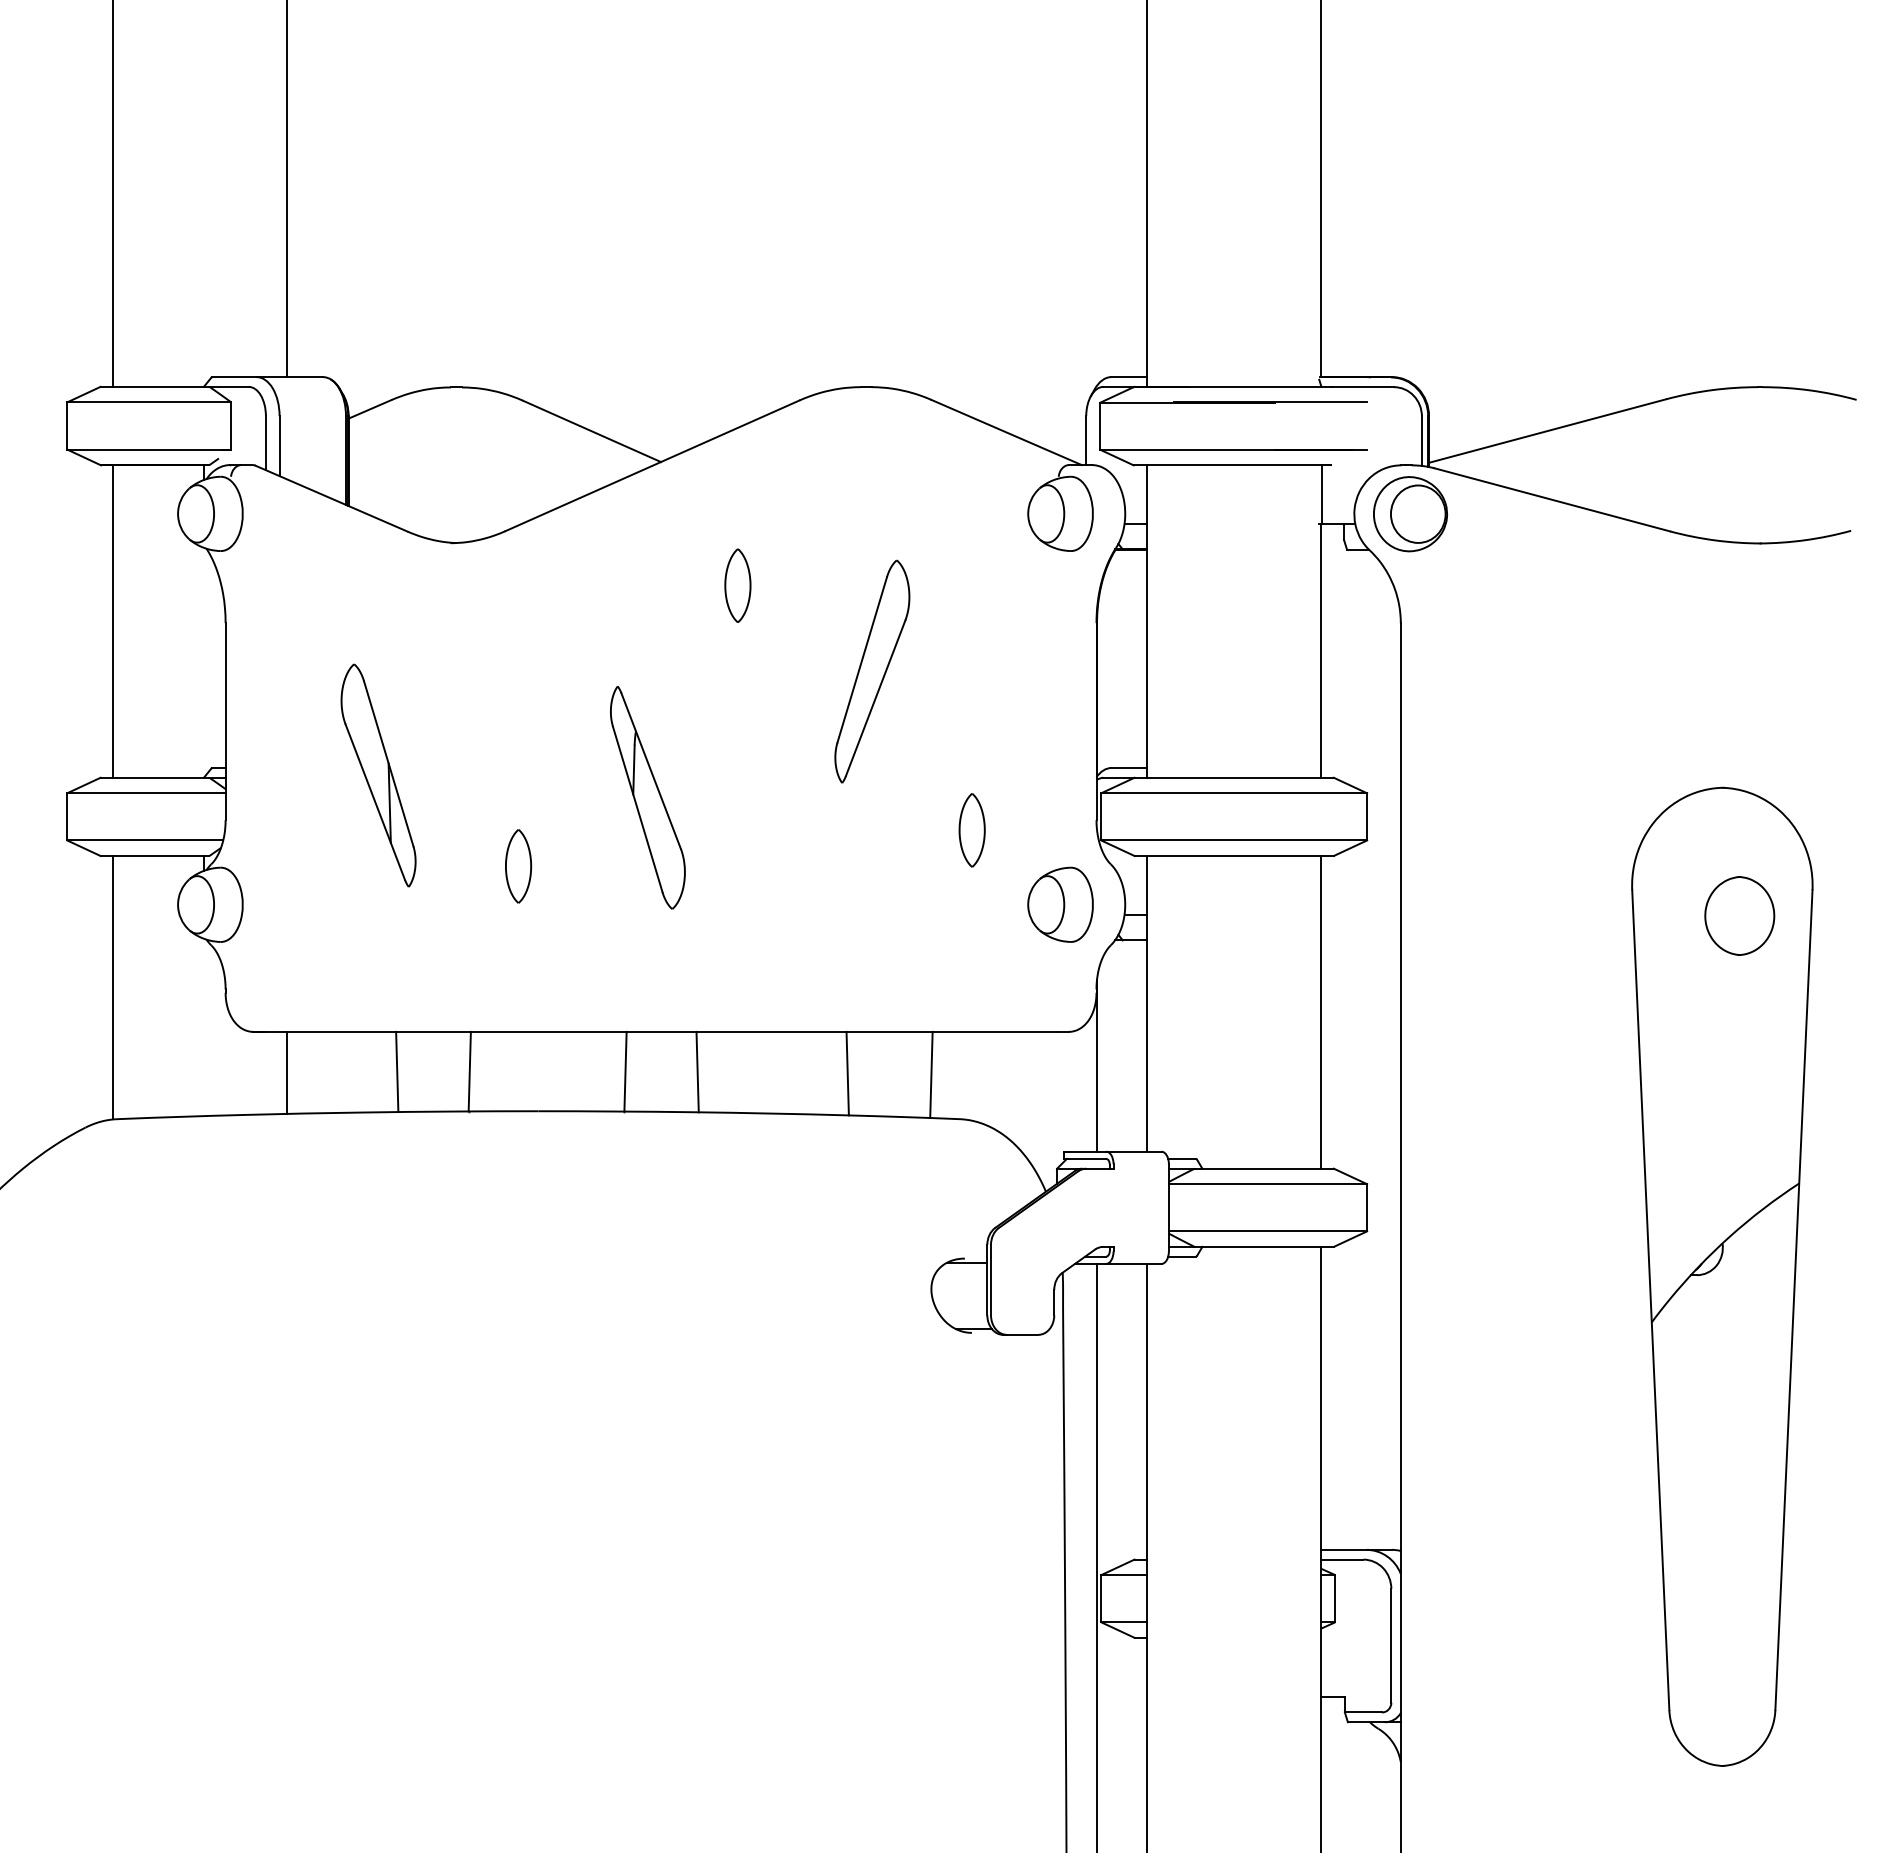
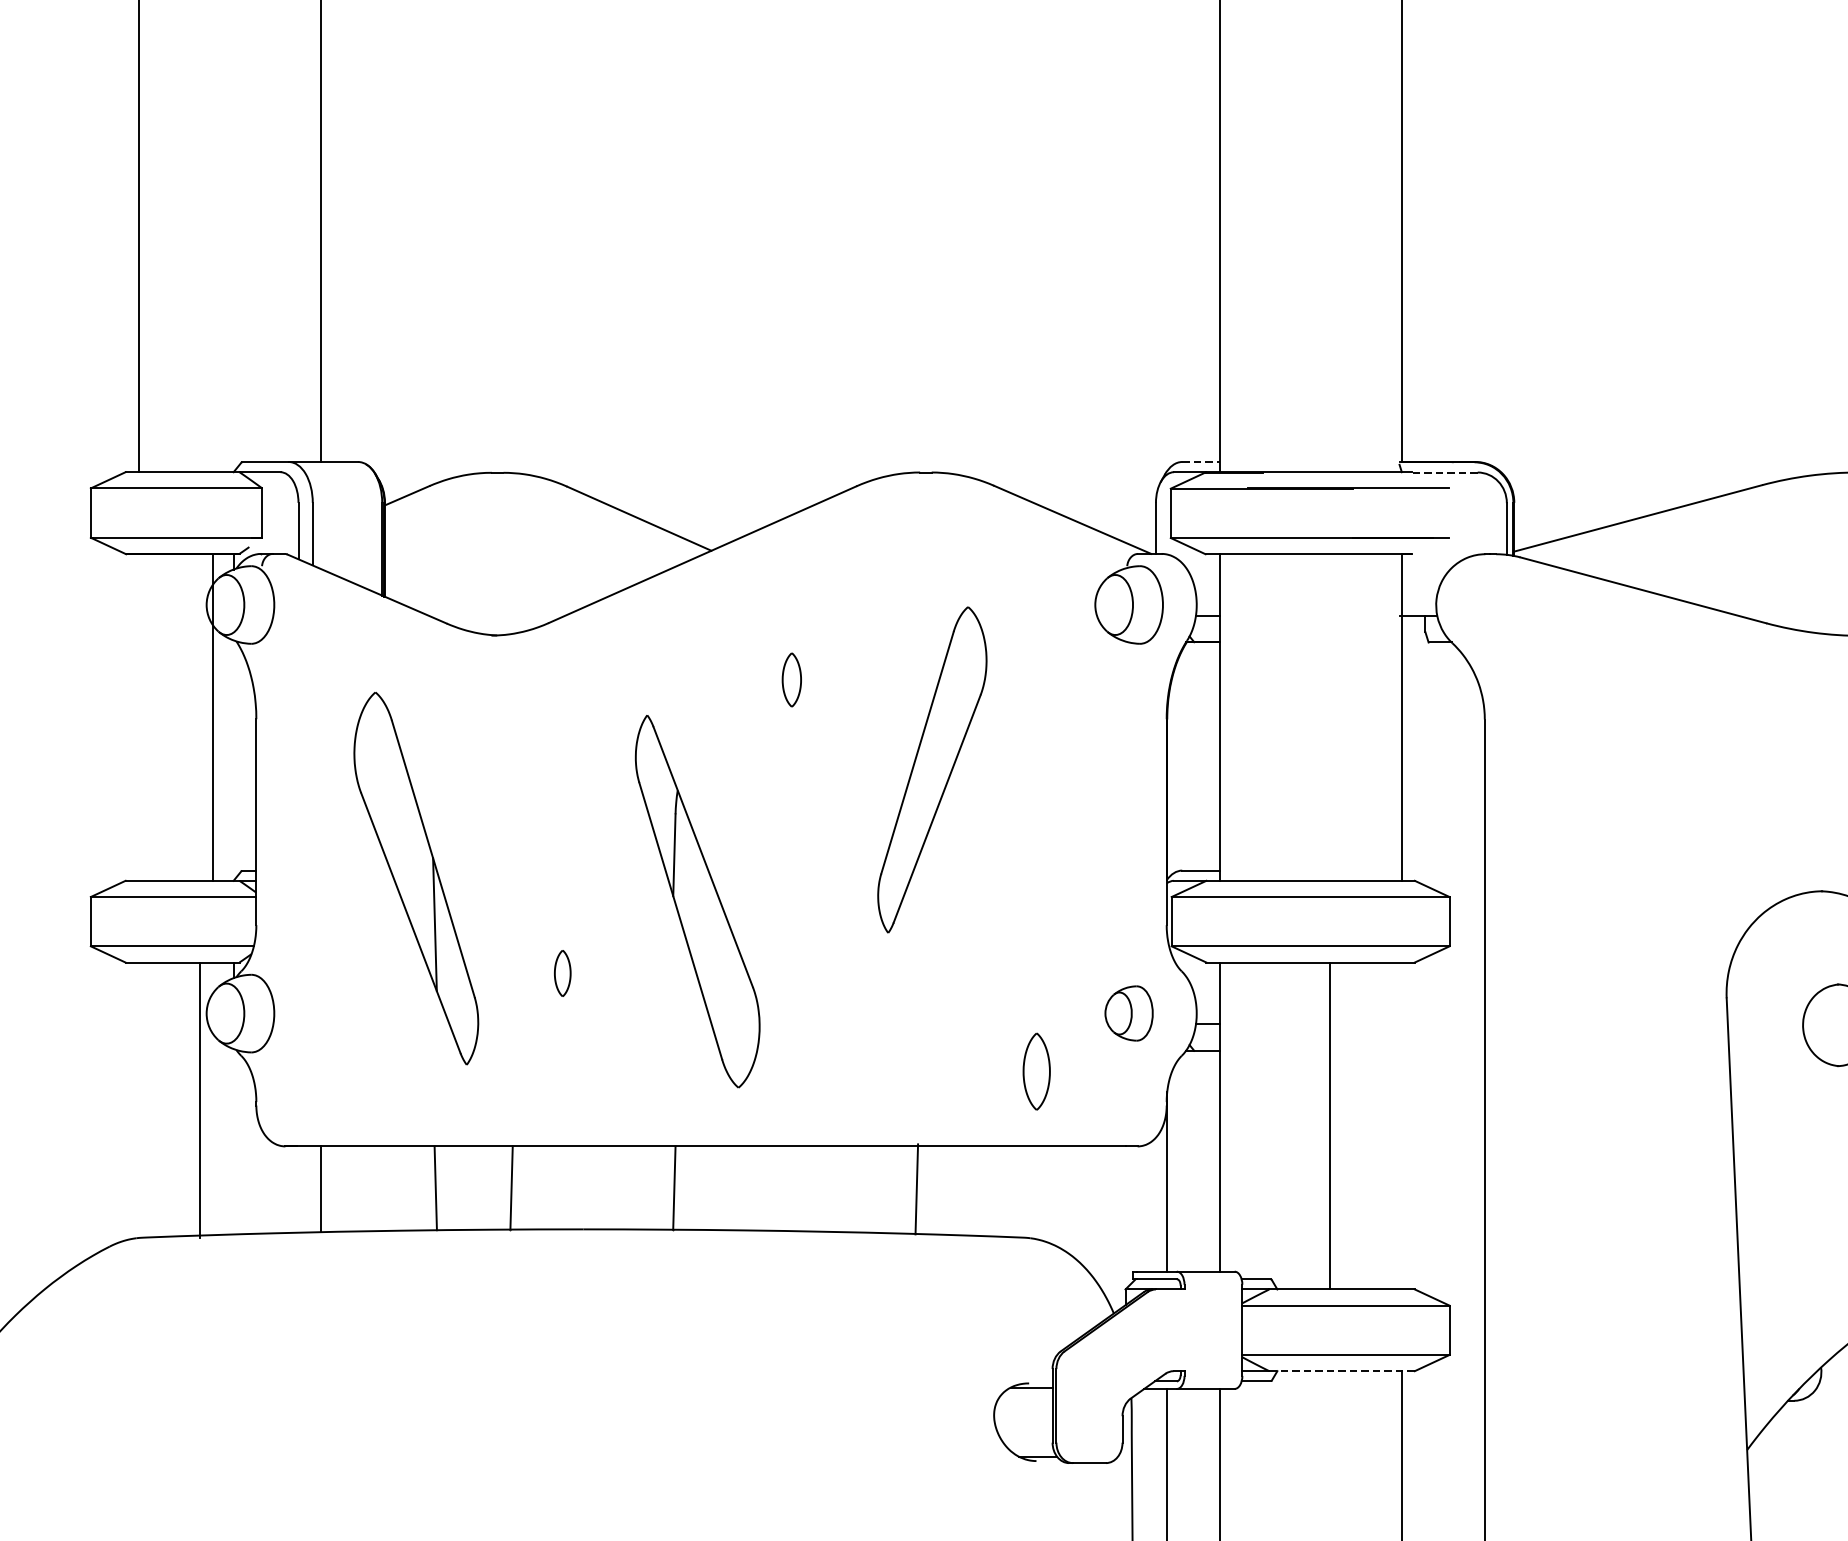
line: (1129, 377) -> (1201, 462), solid -> dashed
line: (1363, 387) -> (1445, 472), solid -> dashed
part: (1410, 514) -> (1494, 605), removed
part: (737, 585) -> (791, 679), size x0.7
line: (113, 621) -> (213, 717), moved
part: (872, 671) -> (932, 769), size x1.4
part: (378, 775) -> (416, 878), size x1.6
part: (647, 797) -> (697, 901), size x1.6
part: (971, 830) -> (1036, 1071), moved
part: (518, 866) -> (562, 973), size x0.6
part: (1060, 904) -> (1129, 1013), size x0.7
line: (113, 987) -> (199, 1100), moved
line: (1321, 1011) -> (1330, 1125), moved
line: (697, 1071) -> (749, 1187), removed
line: (847, 1073) -> (906, 1189), removed
line: (931, 1074) -> (916, 1188), moved
line: (1264, 1246) -> (1342, 1370), solid -> dashed

